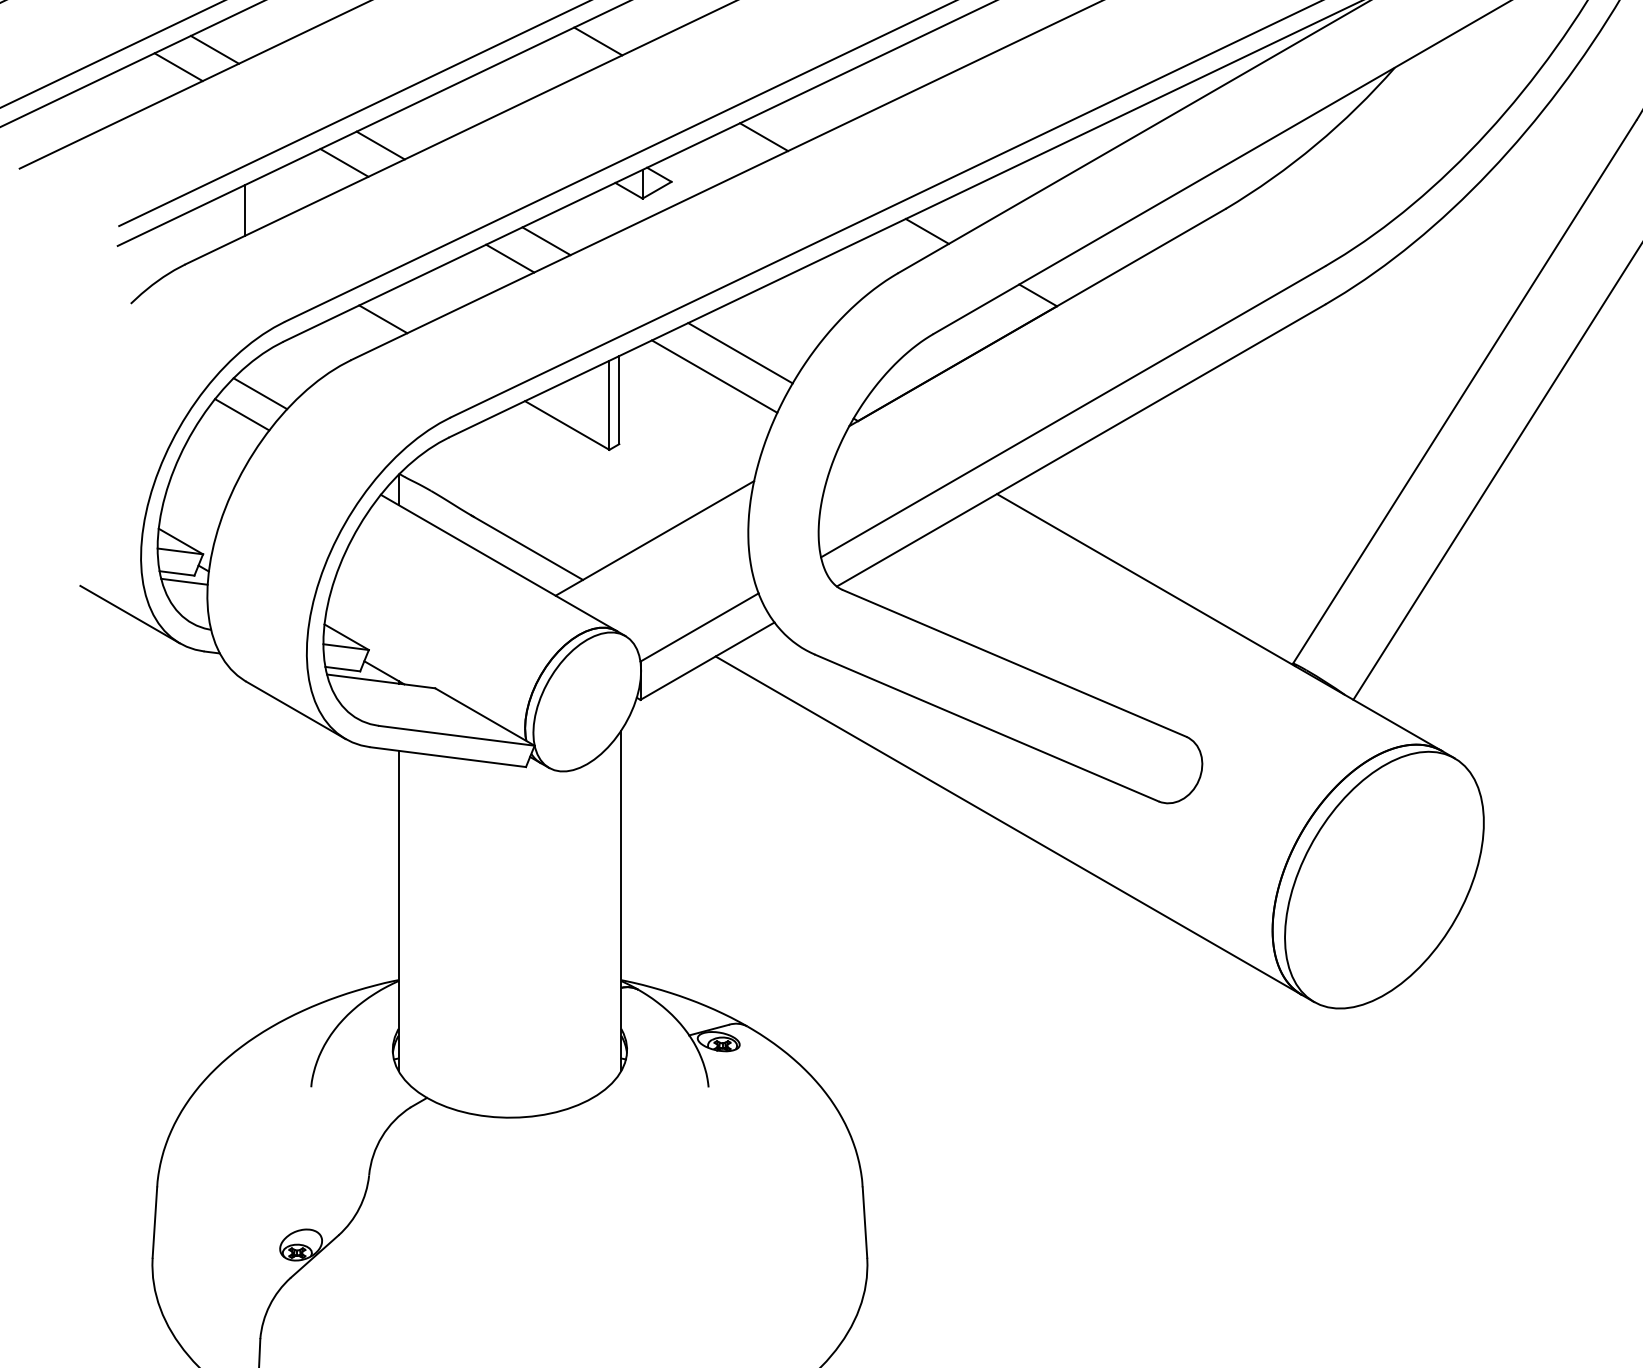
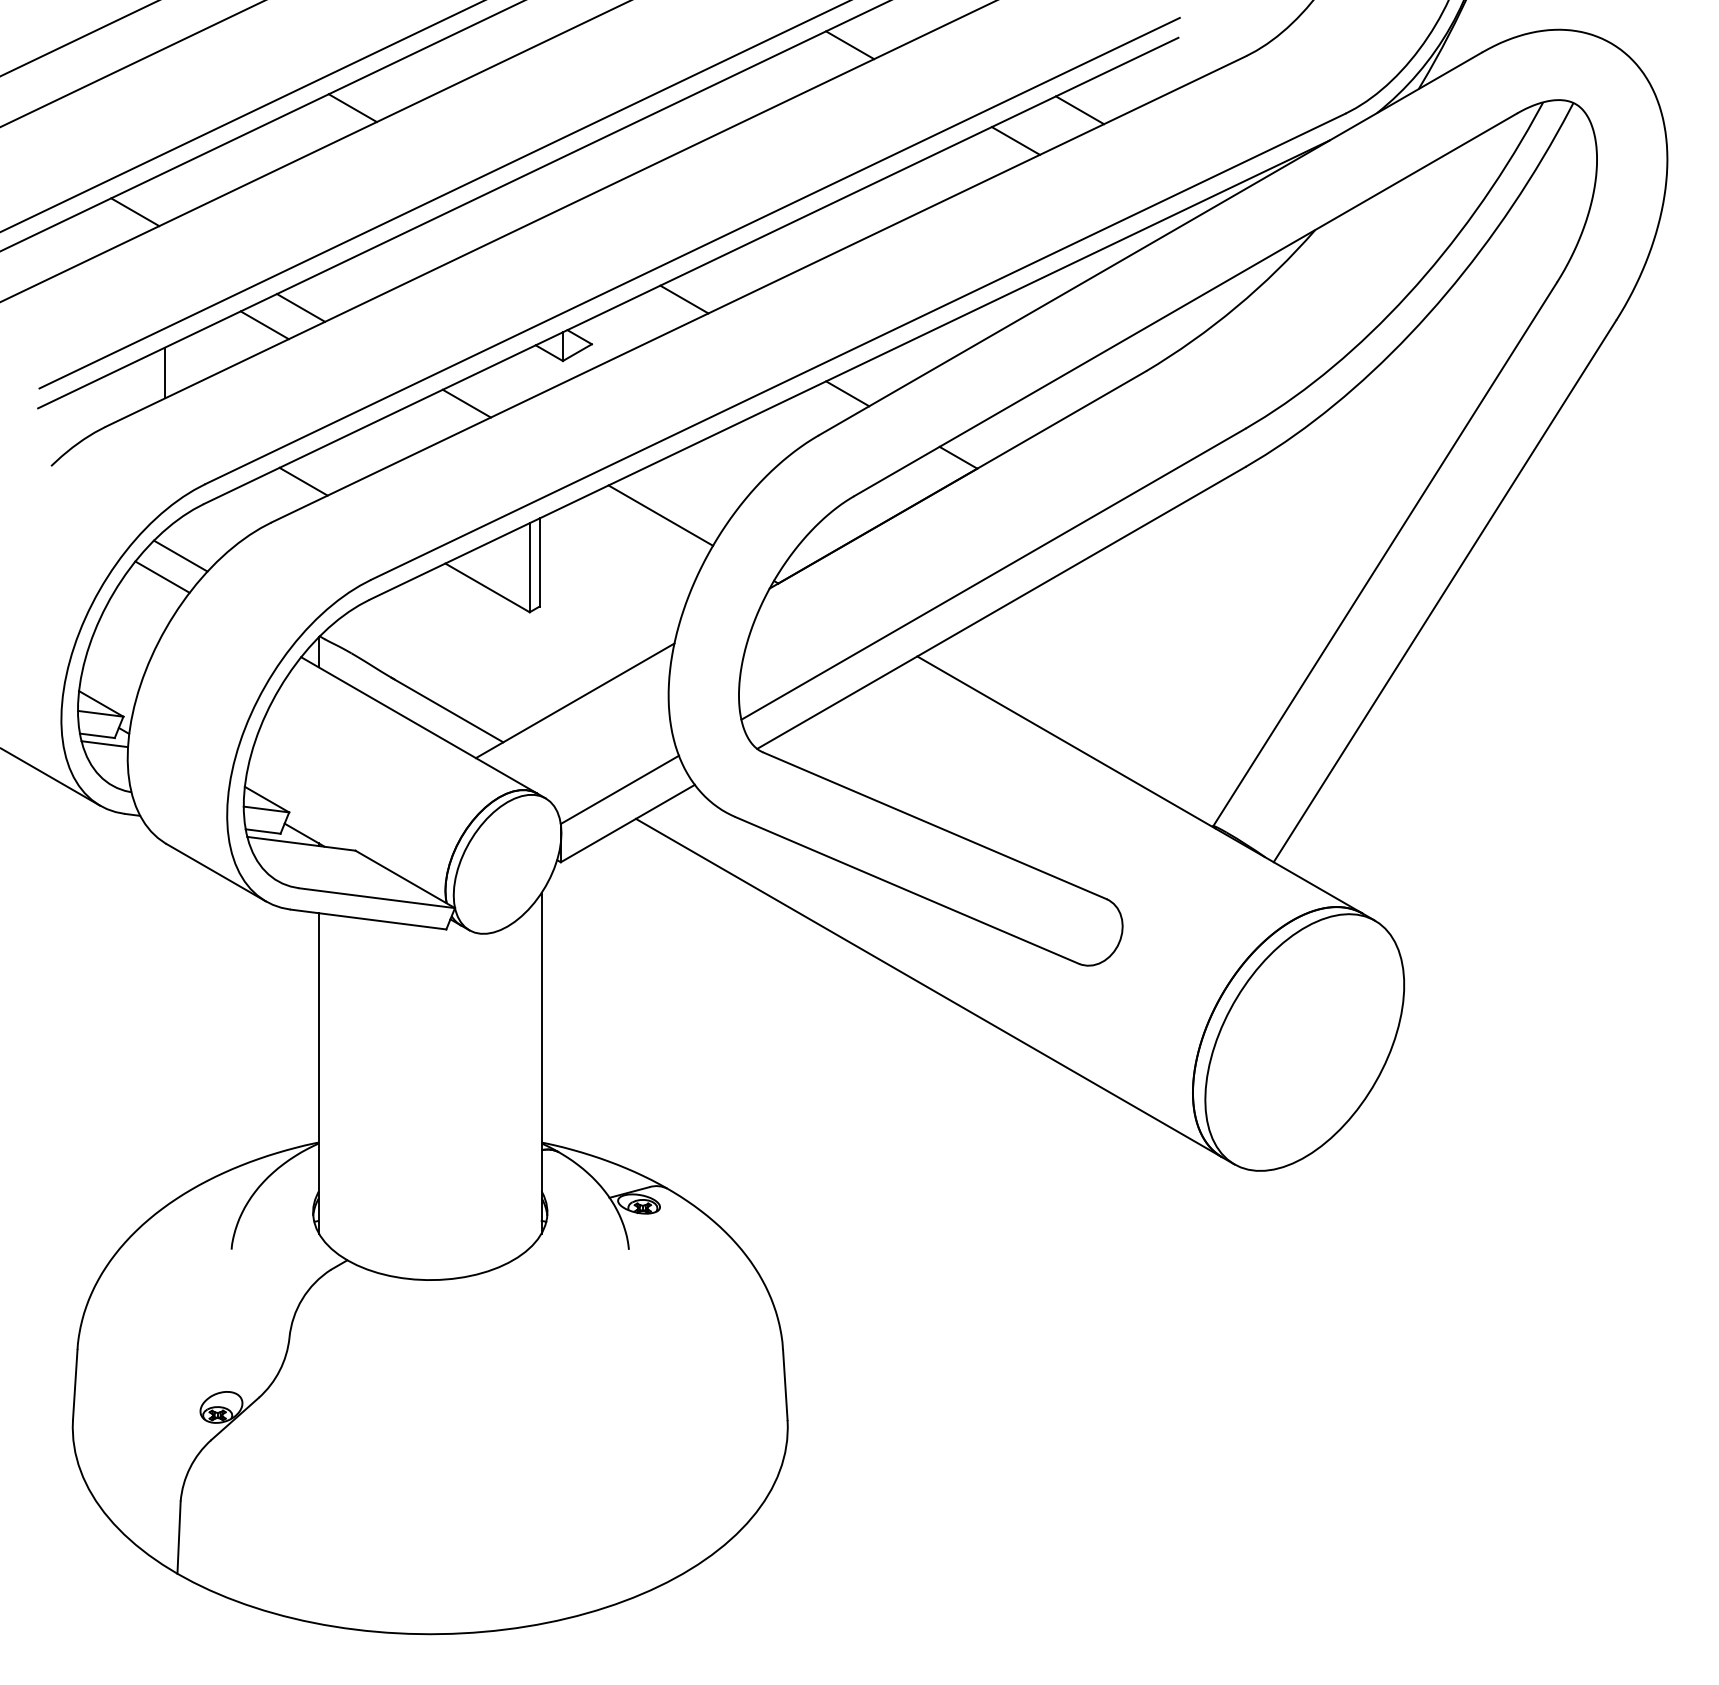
line: (598, 41) -> (518, 203), removed
line: (178, 67) -> (98, 229), removed
line: (510, 258) -> (430, 420), removed
line: (714, 376) -> (634, 538), removed

